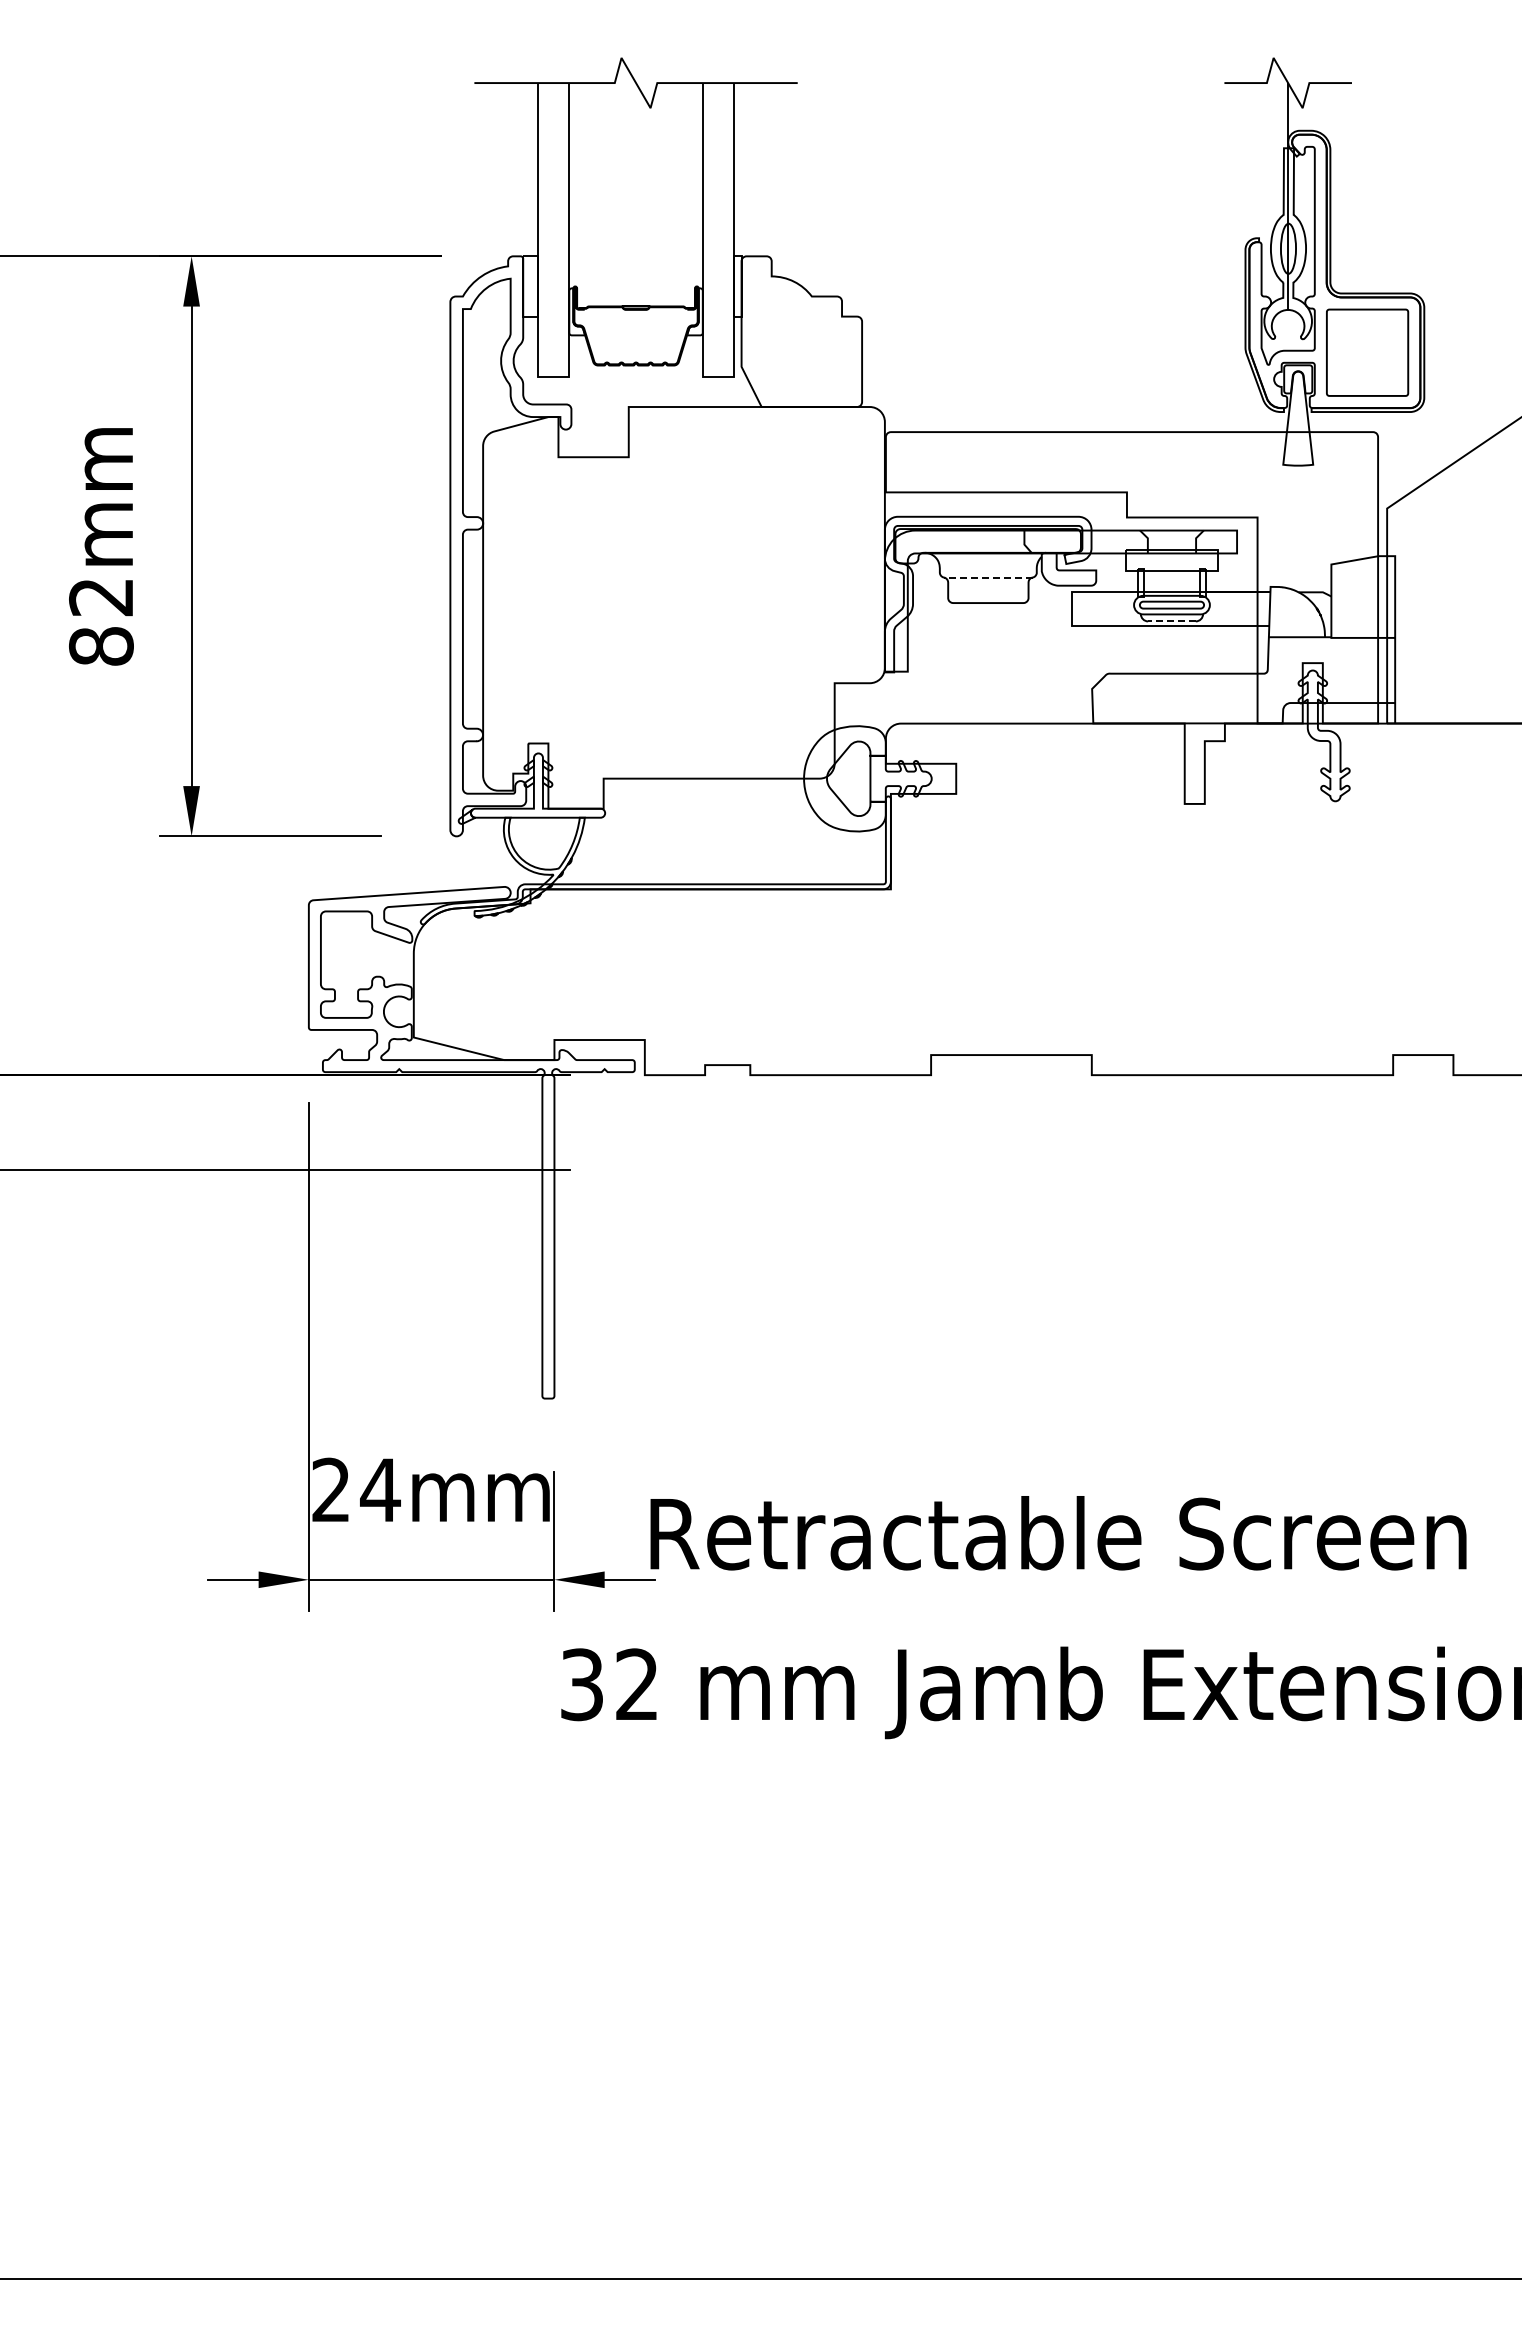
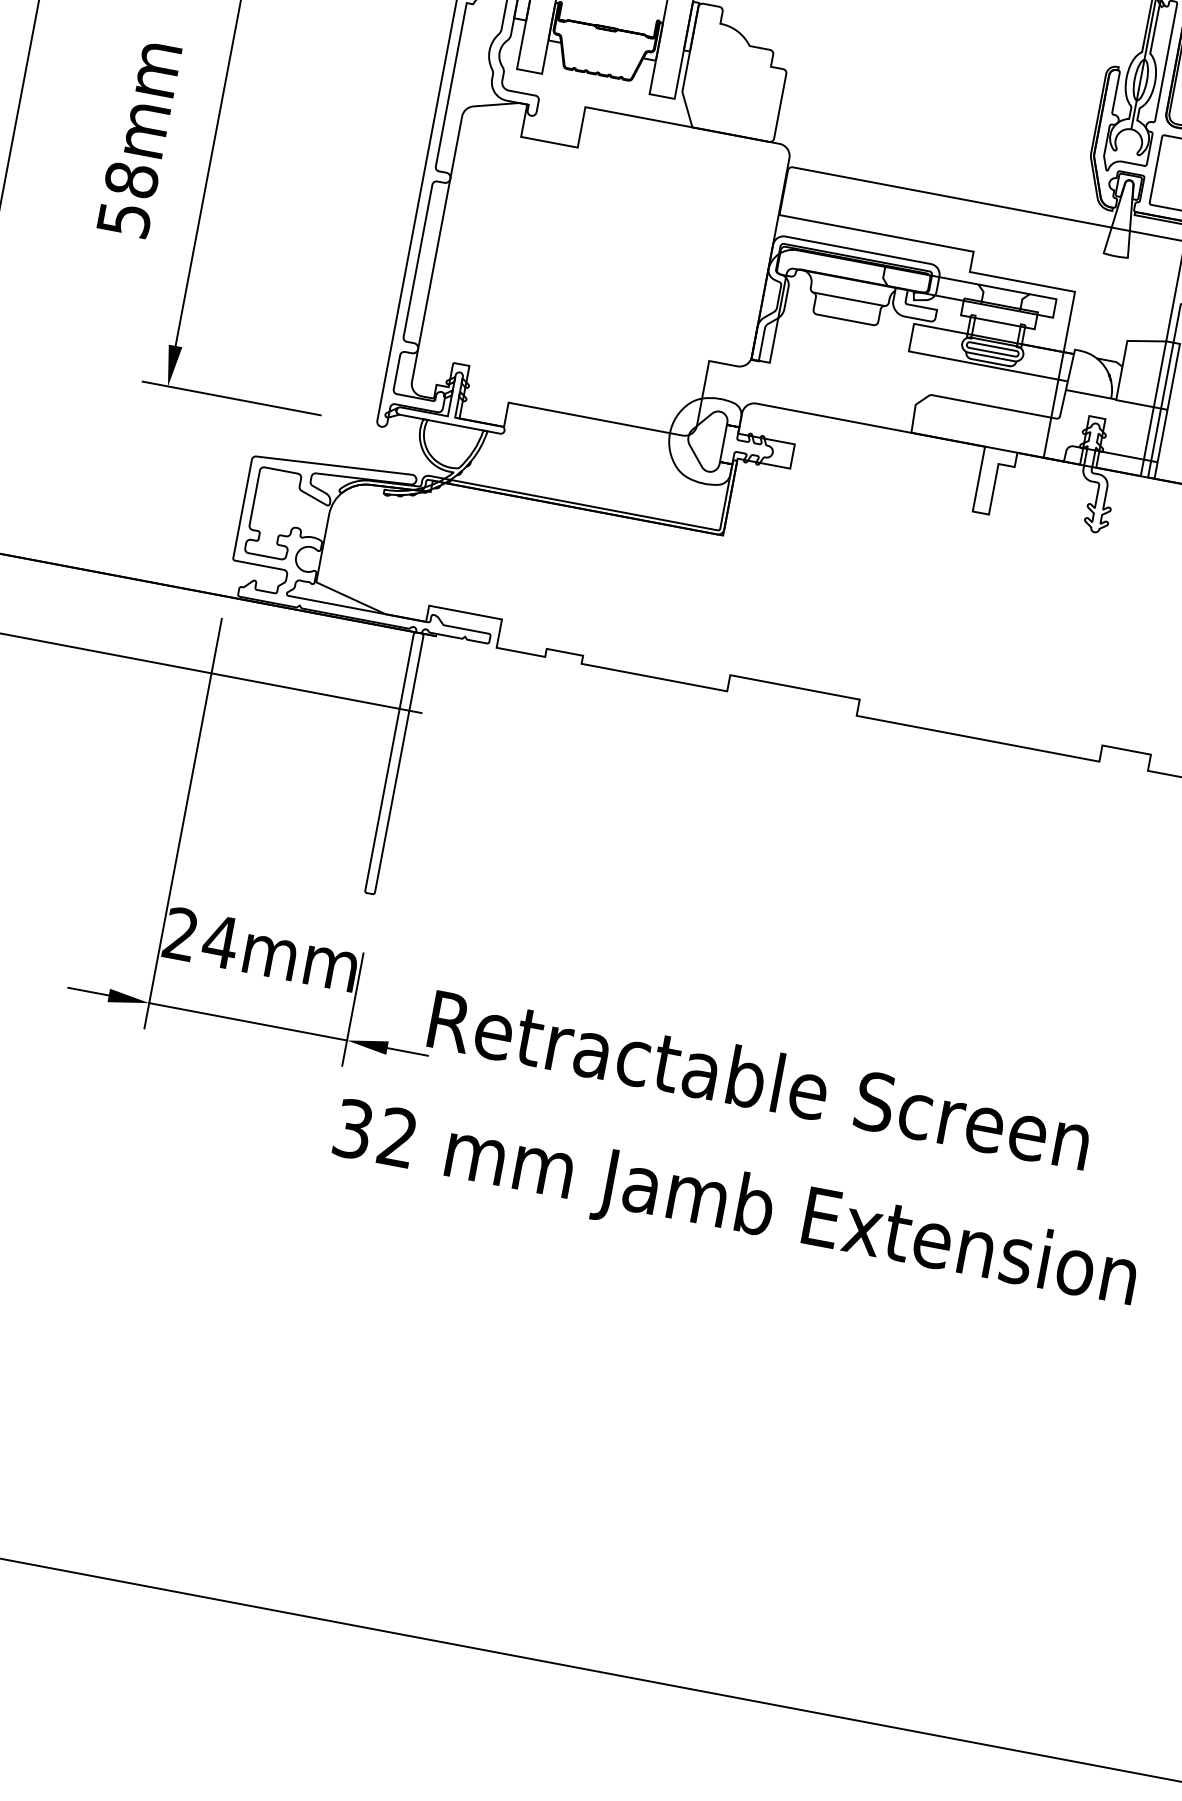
line: (987, 577) -> (848, 299), dashed -> solid
text: (101, 621) -> (128, 199), 82mm -> 58mm
line: (1171, 621) -> (989, 362), dashed -> solid

